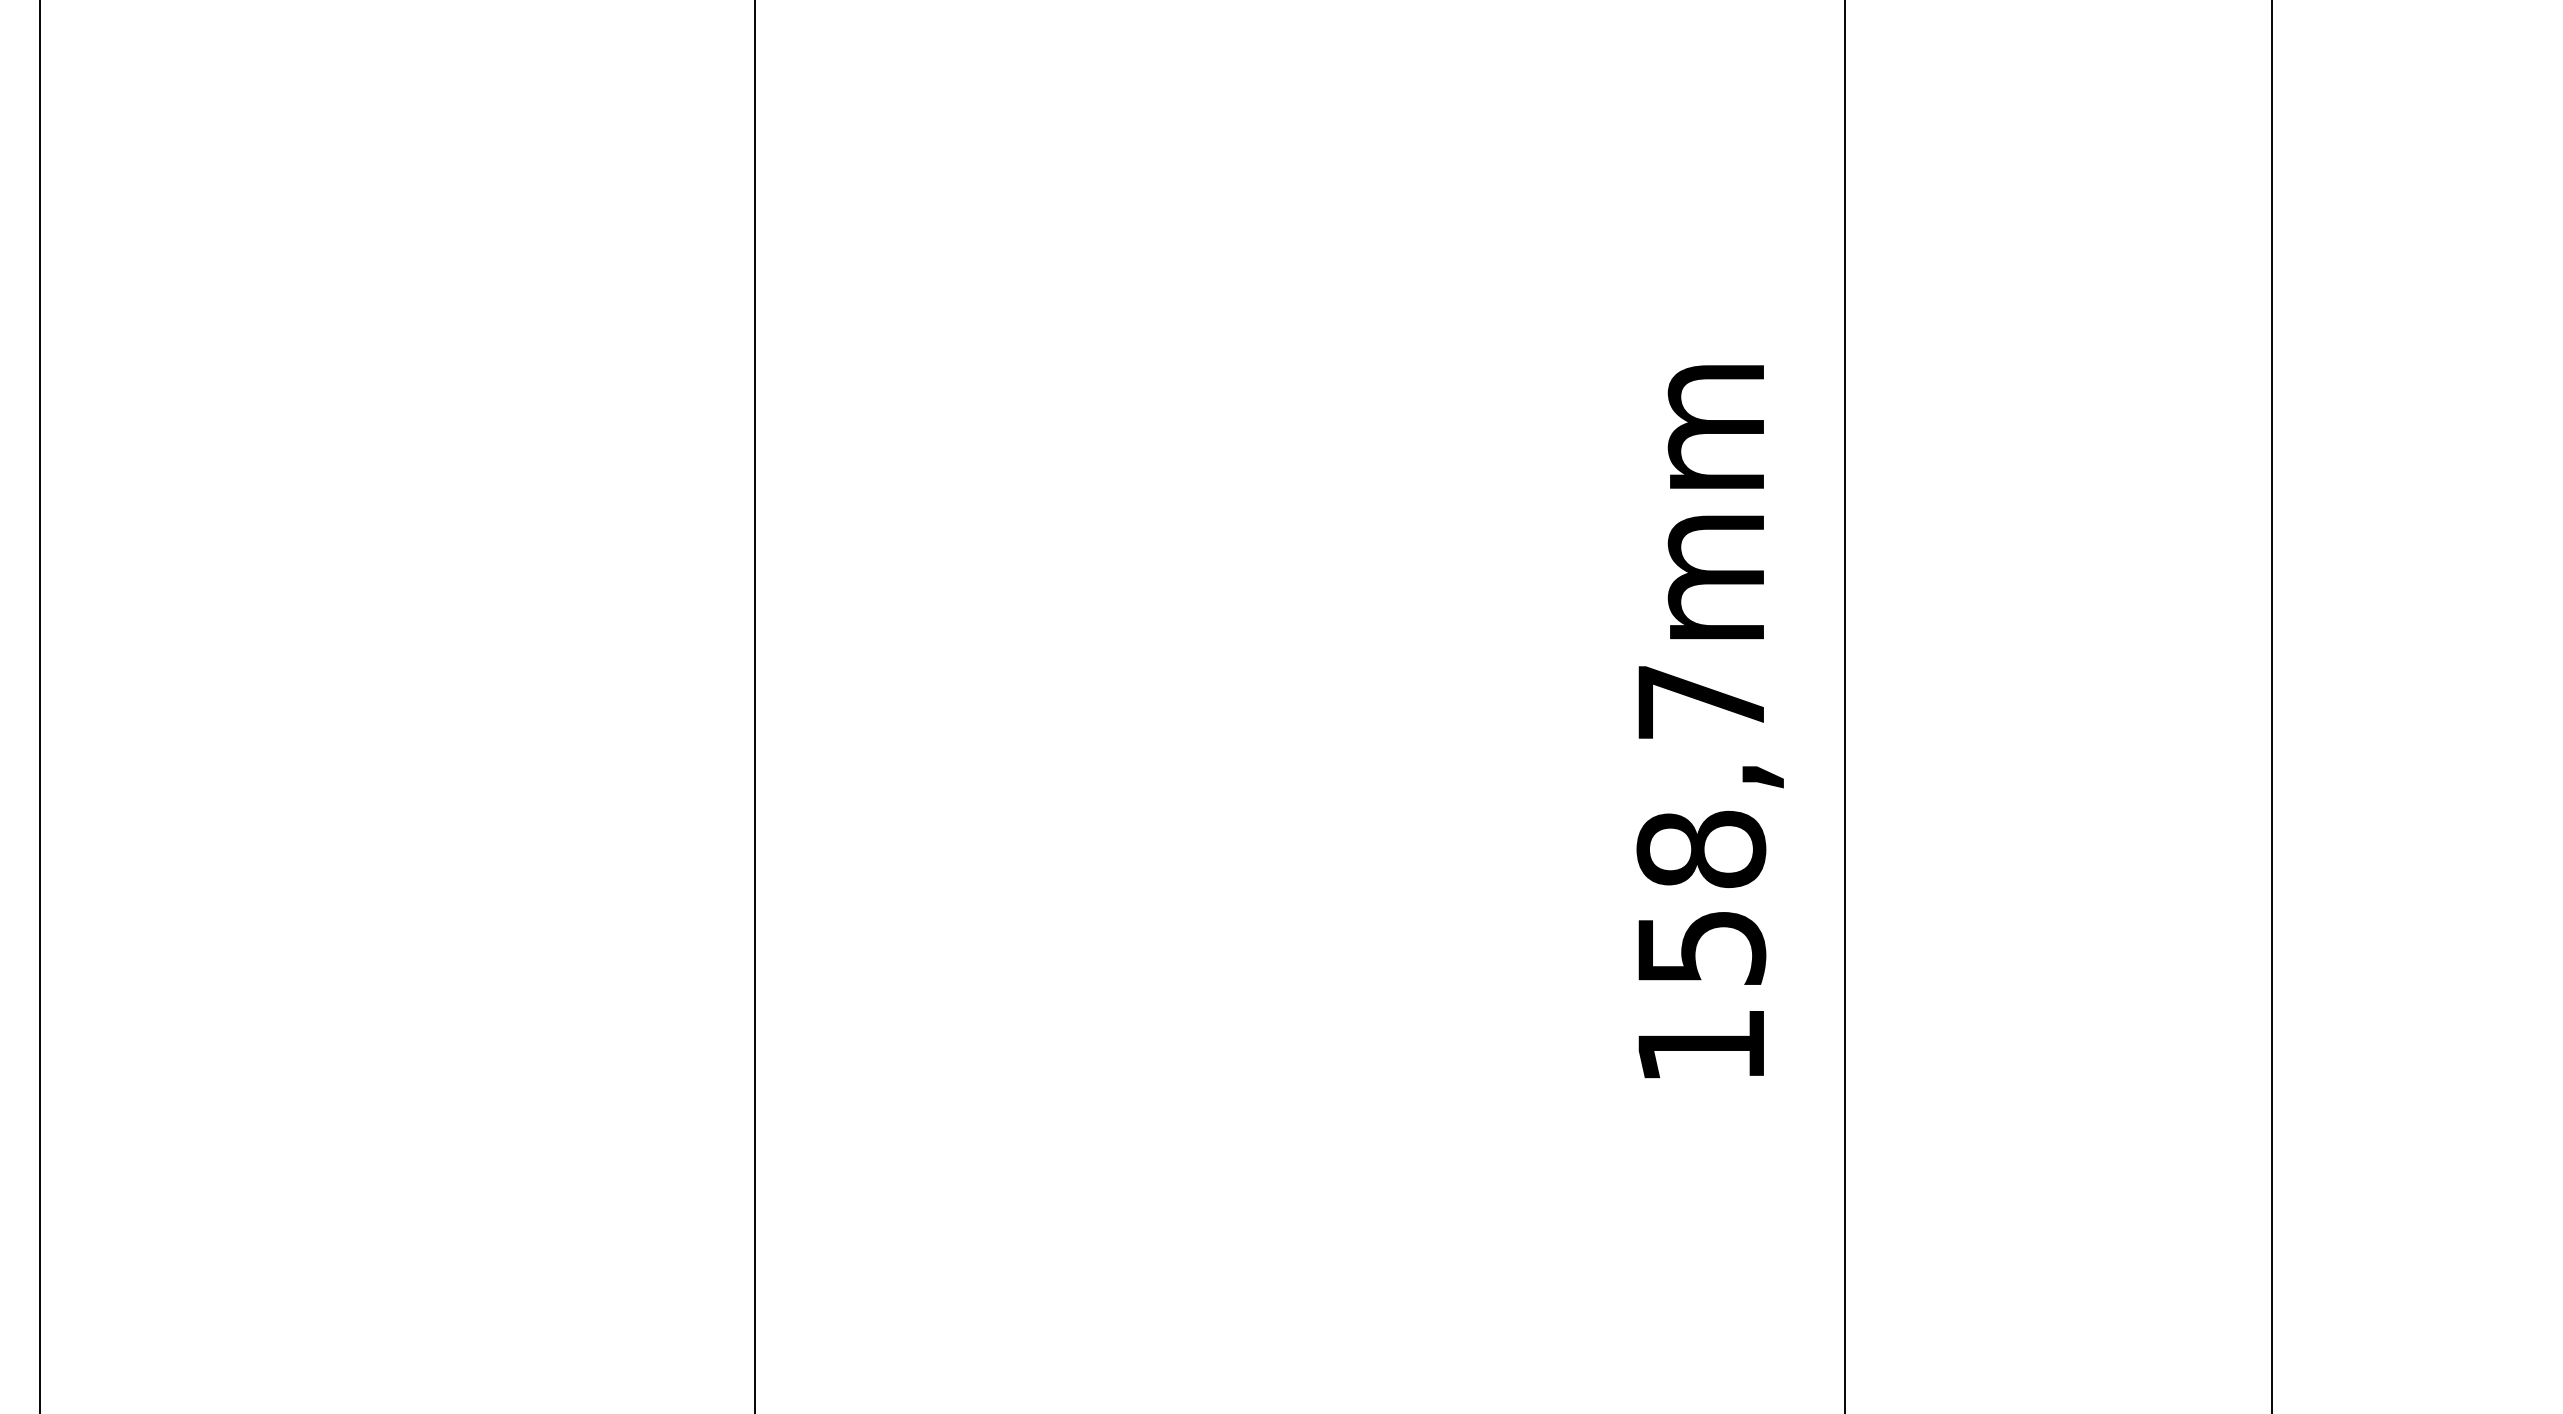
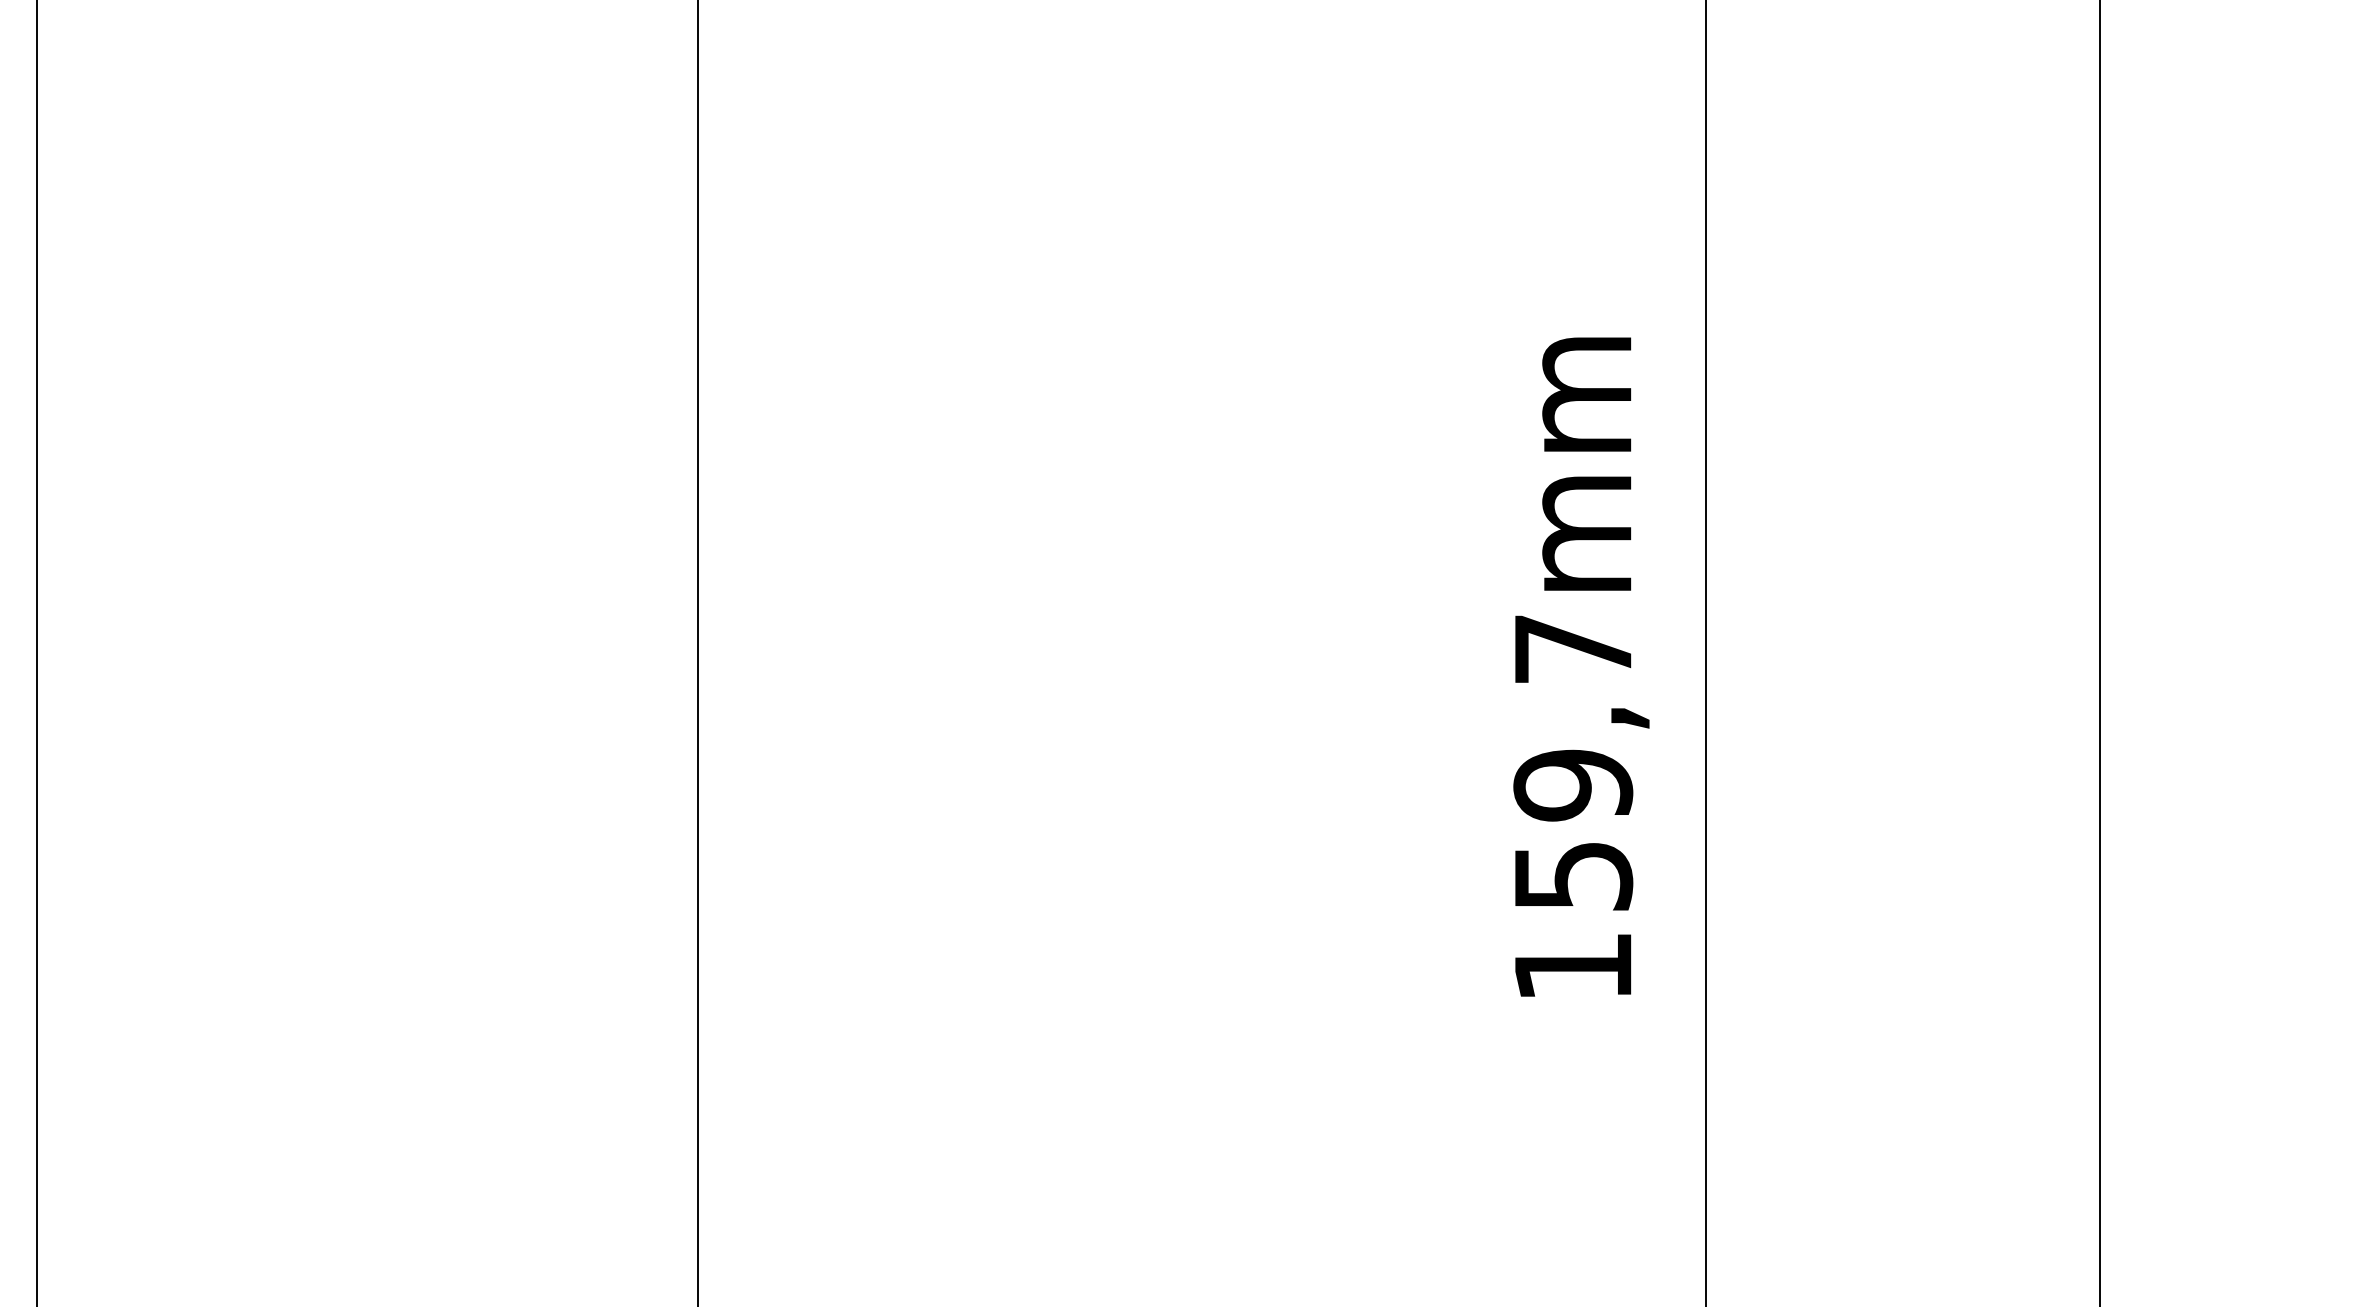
text: (1701, 849) -> (1573, 785), 158,7mm -> 159,7mm

